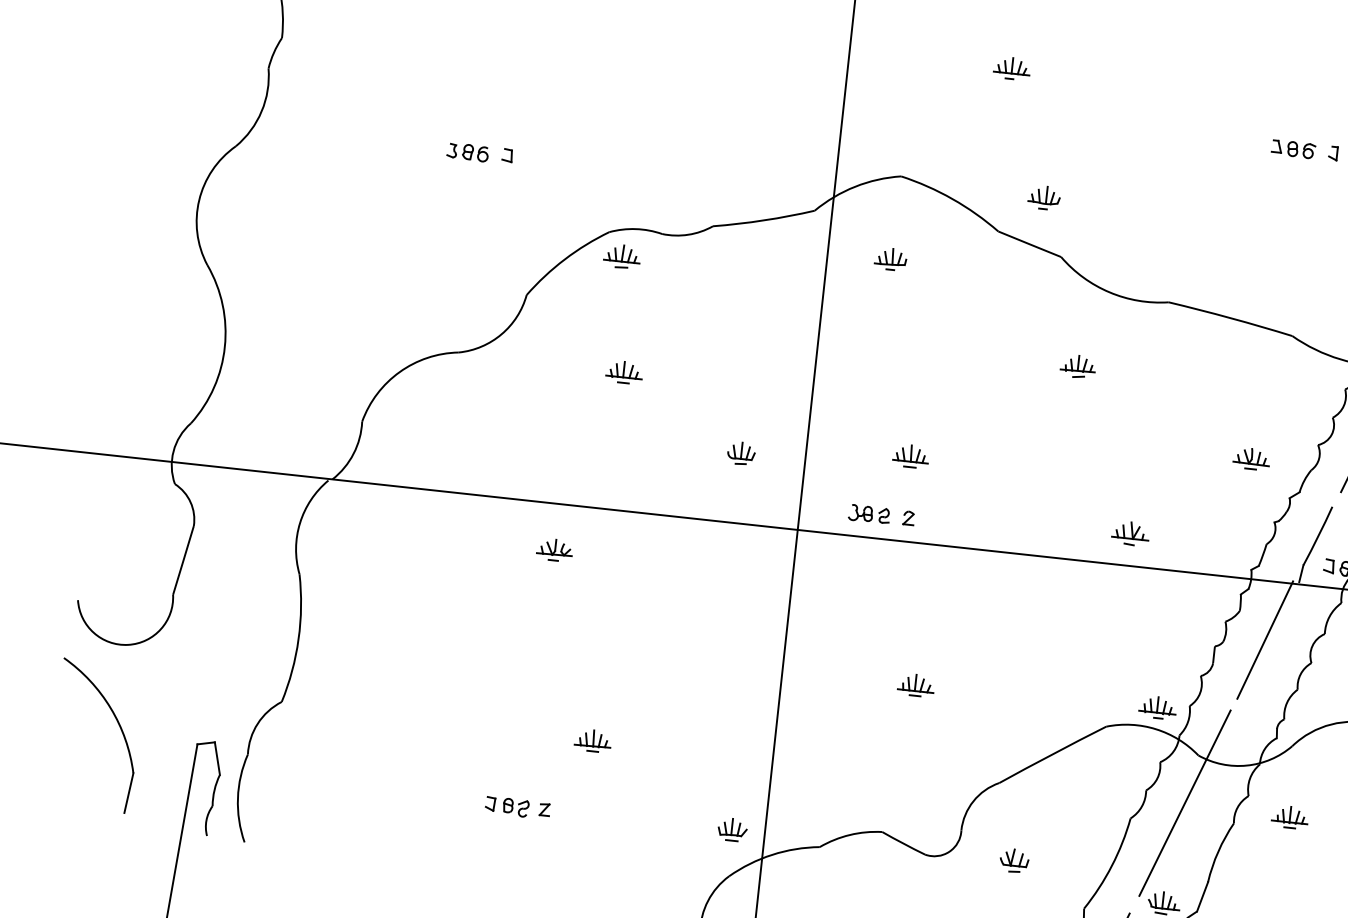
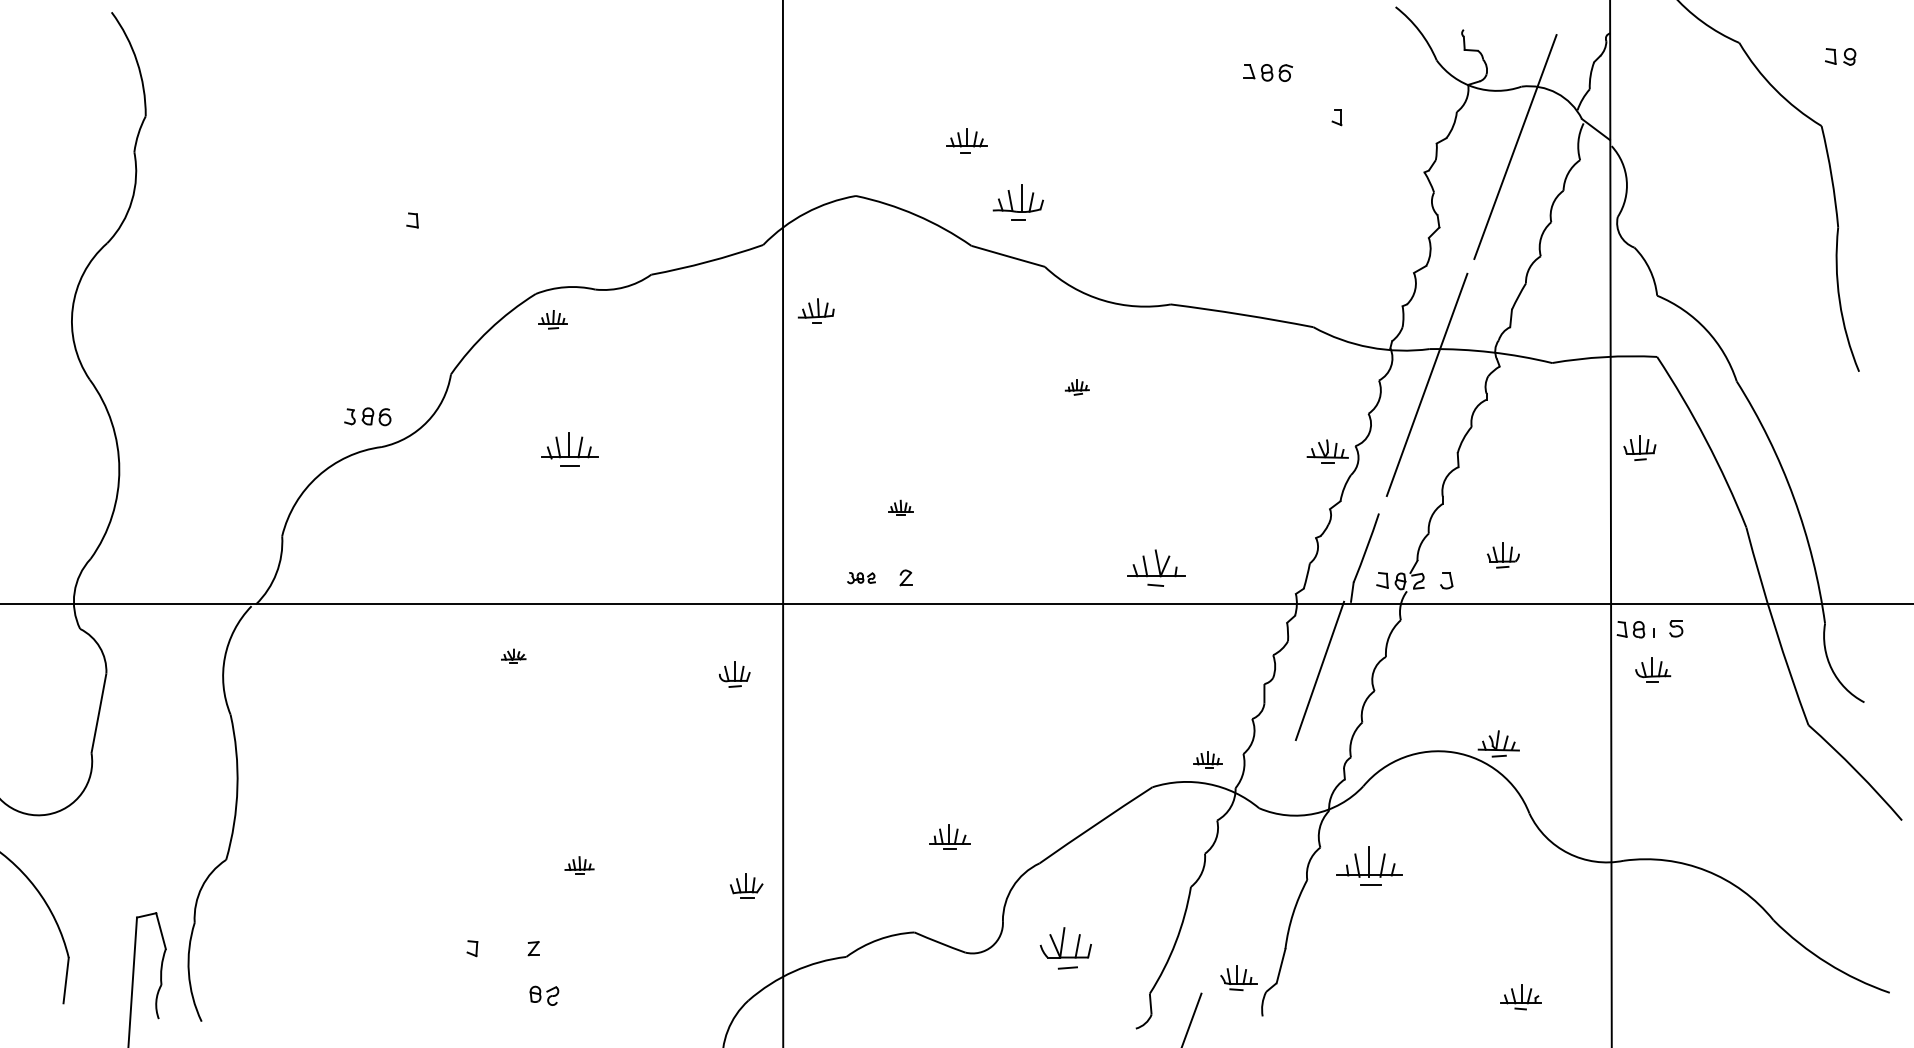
part: (1011, 68) -> (966, 140), moved
part: (1293, 148) -> (1267, 72), moved
part: (467, 152) -> (367, 416), moved
part: (1044, 197) -> (1018, 202), size x1.4
part: (621, 256) -> (552, 319), size x0.7
part: (890, 258) -> (815, 310), moved
part: (1078, 366) -> (1077, 387), size x0.6
part: (624, 371) -> (569, 448), size x1.4
part: (741, 453) -> (734, 674), moved
part: (910, 455) -> (900, 507), size x0.6
part: (1251, 458) -> (1327, 451), moved
part: (869, 513) -> (861, 577), size x0.6
part: (1130, 533) -> (1156, 567), size x1.4
part: (554, 549) -> (513, 655), size x0.6
part: (916, 684) -> (949, 836), moved
part: (1157, 707) -> (1207, 759), size x0.7
part: (593, 739) -> (579, 864), size x0.7
line: (1184, 803) -> (1249, 863), removed
part: (516, 807) -> (544, 995), moved
part: (1290, 817) -> (1369, 866), size x1.6
part: (732, 829) -> (746, 885), moved
part: (1014, 860) -> (1065, 948), size x1.6

